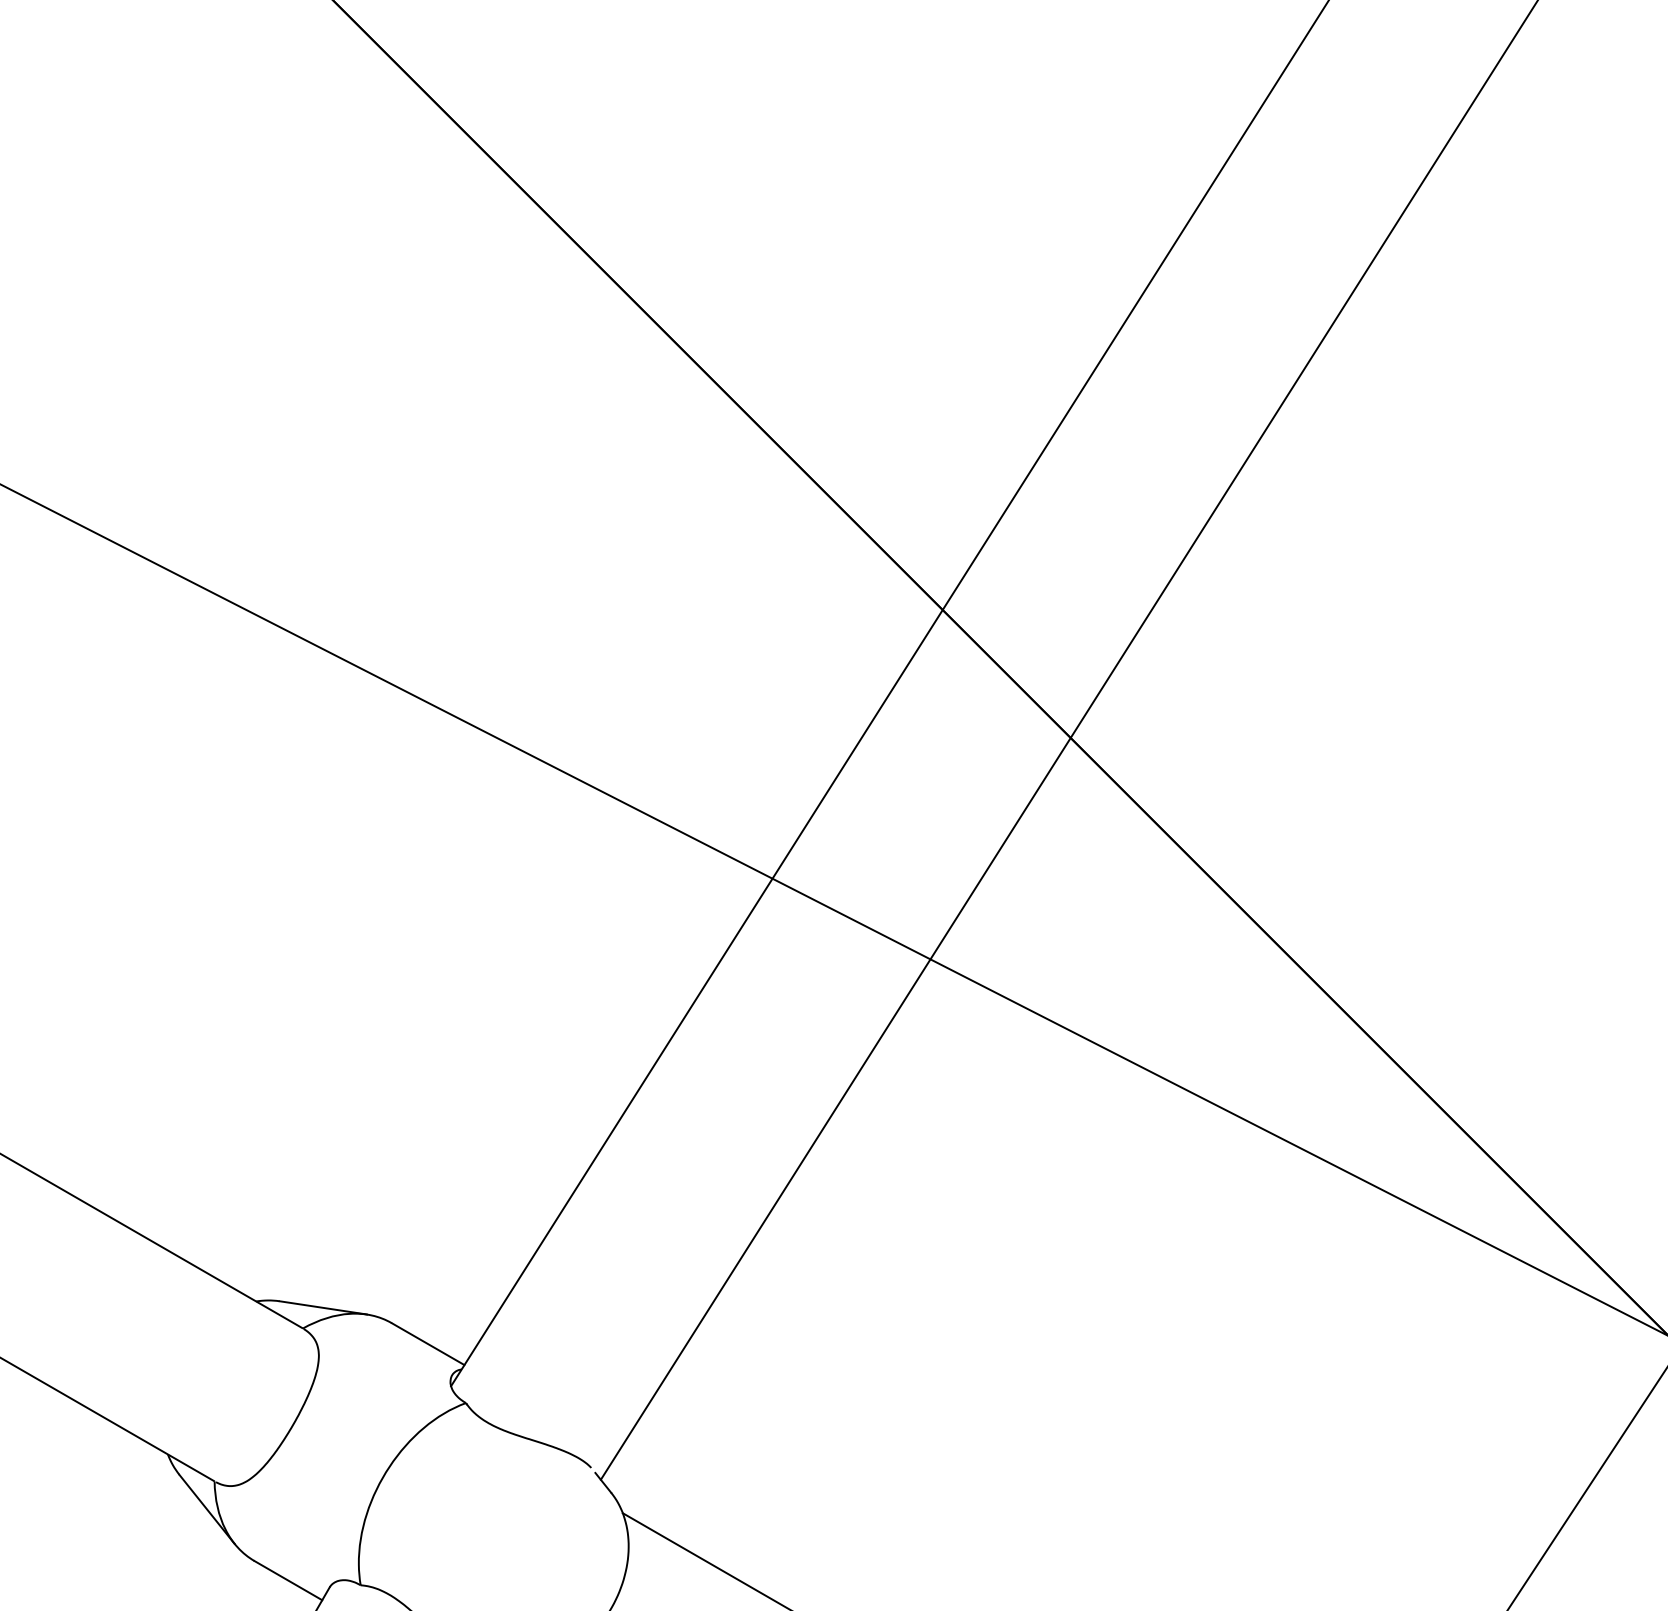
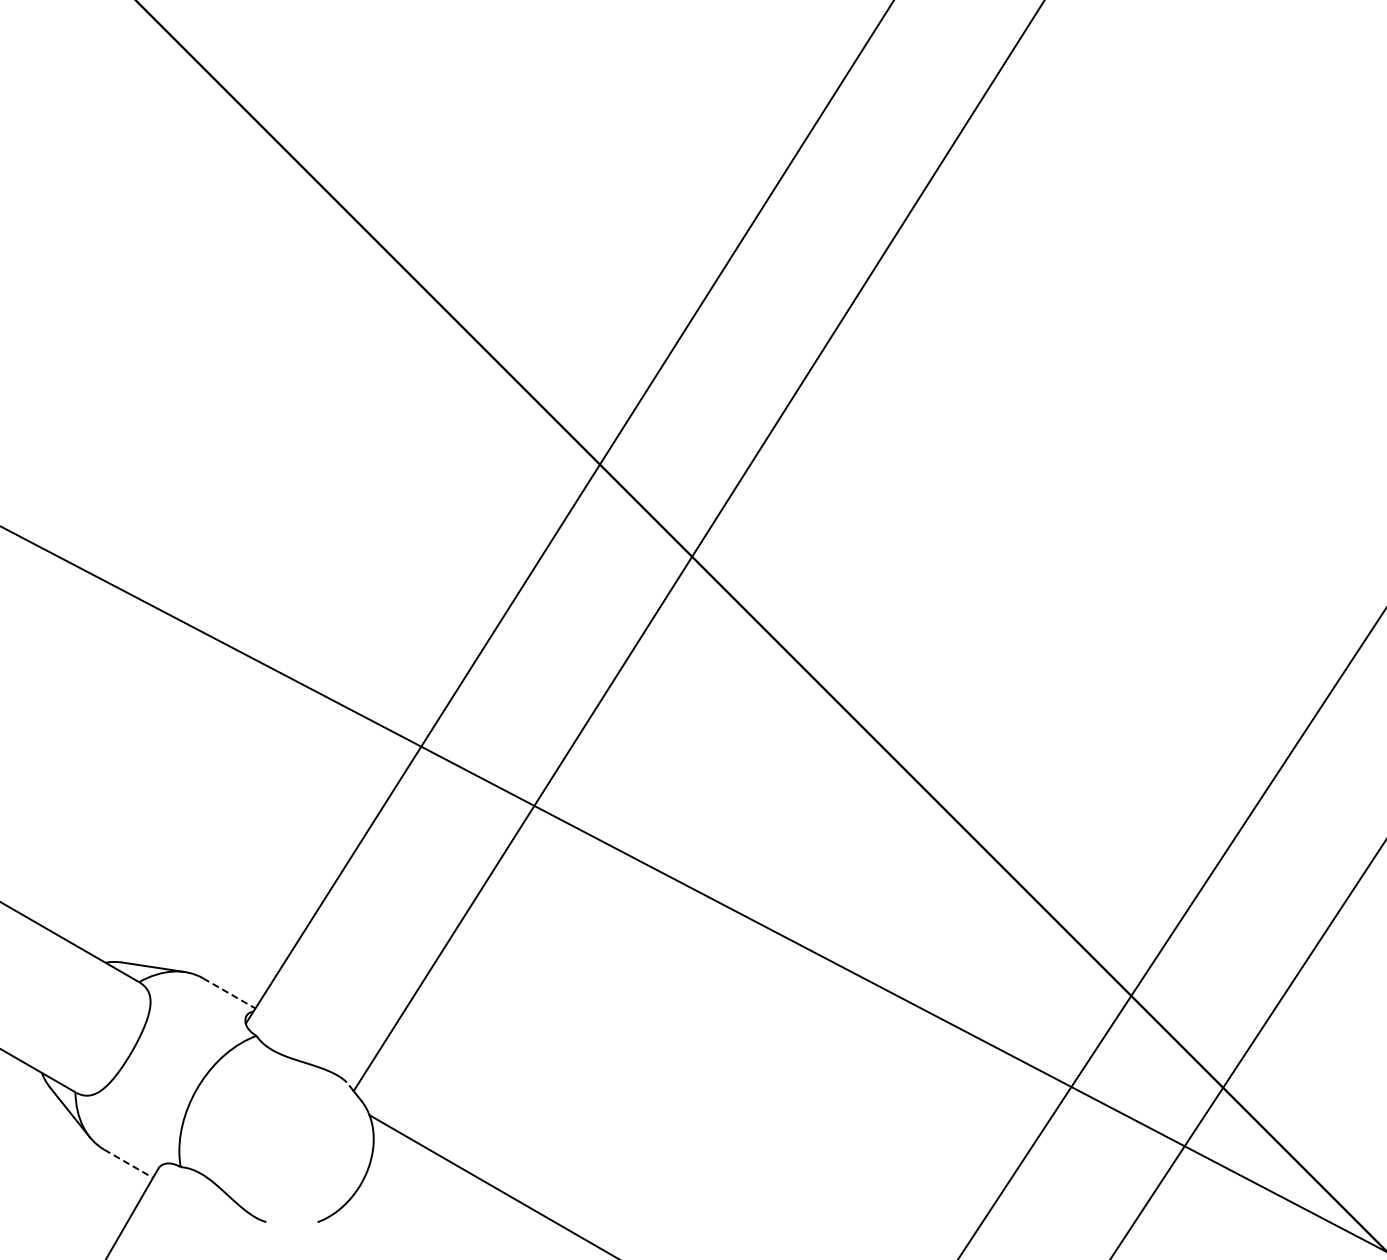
line: (428, 1344) -> (229, 993), solid -> dashed
line: (289, 1581) -> (129, 1164), solid -> dashed

